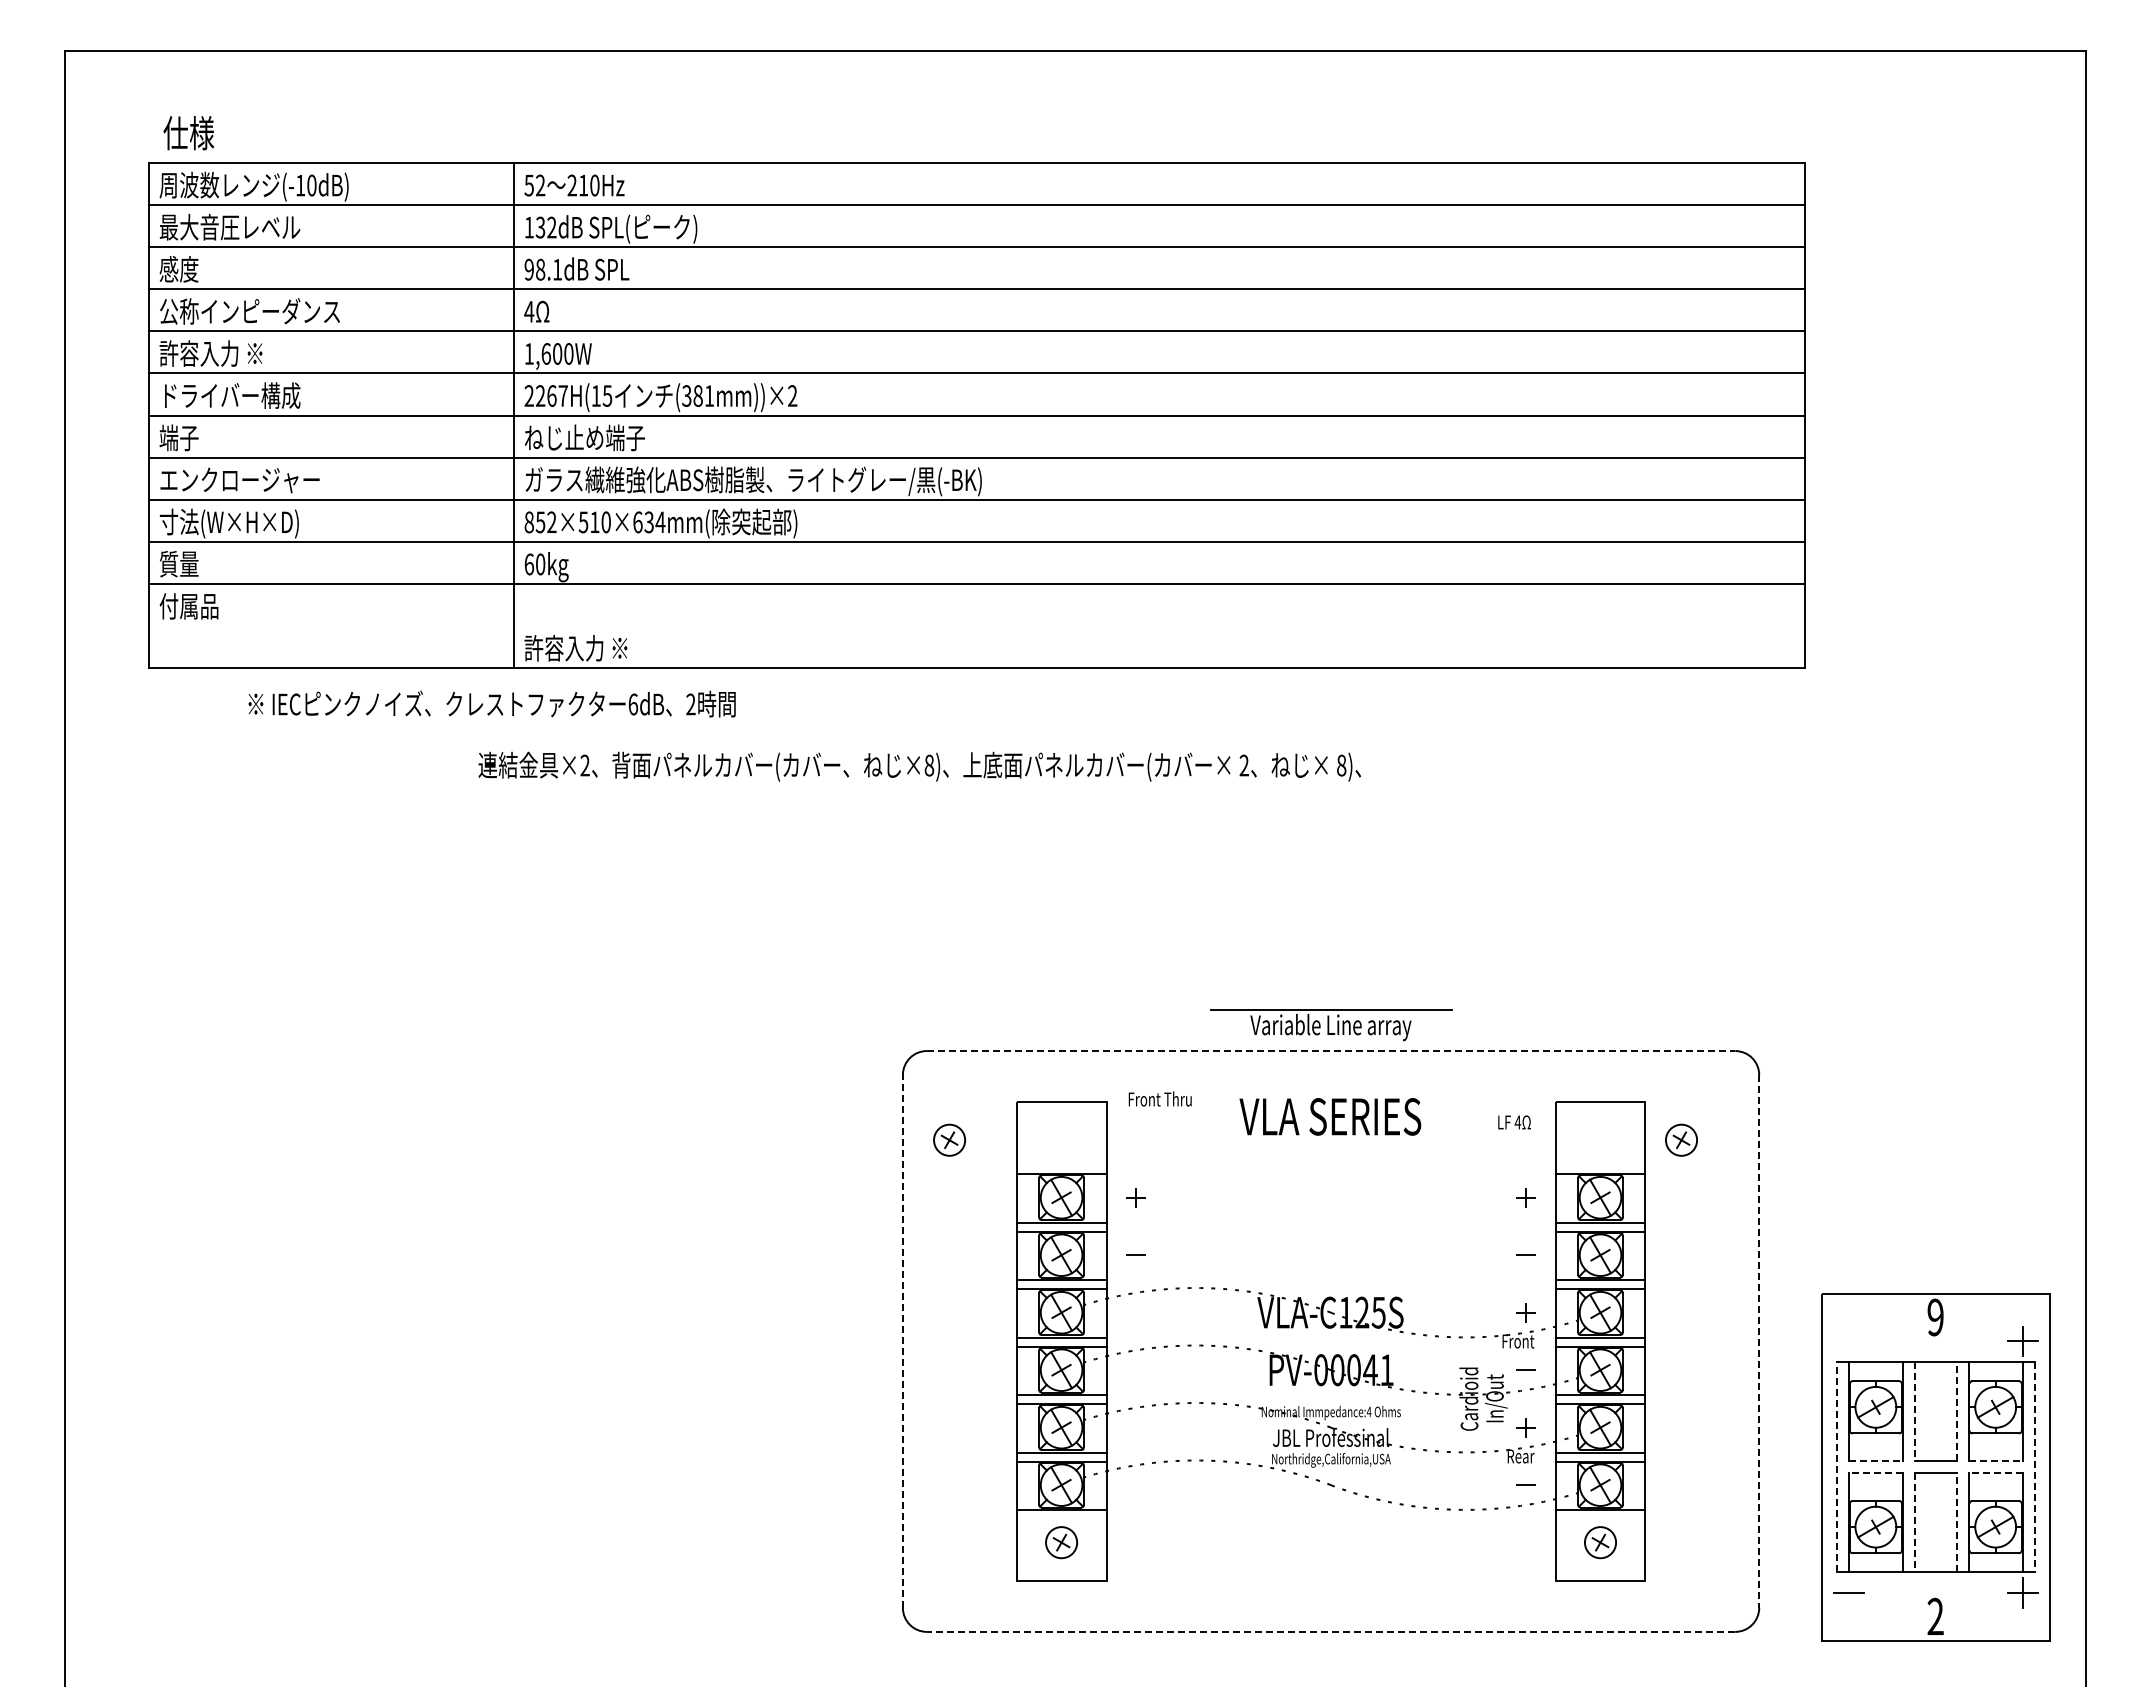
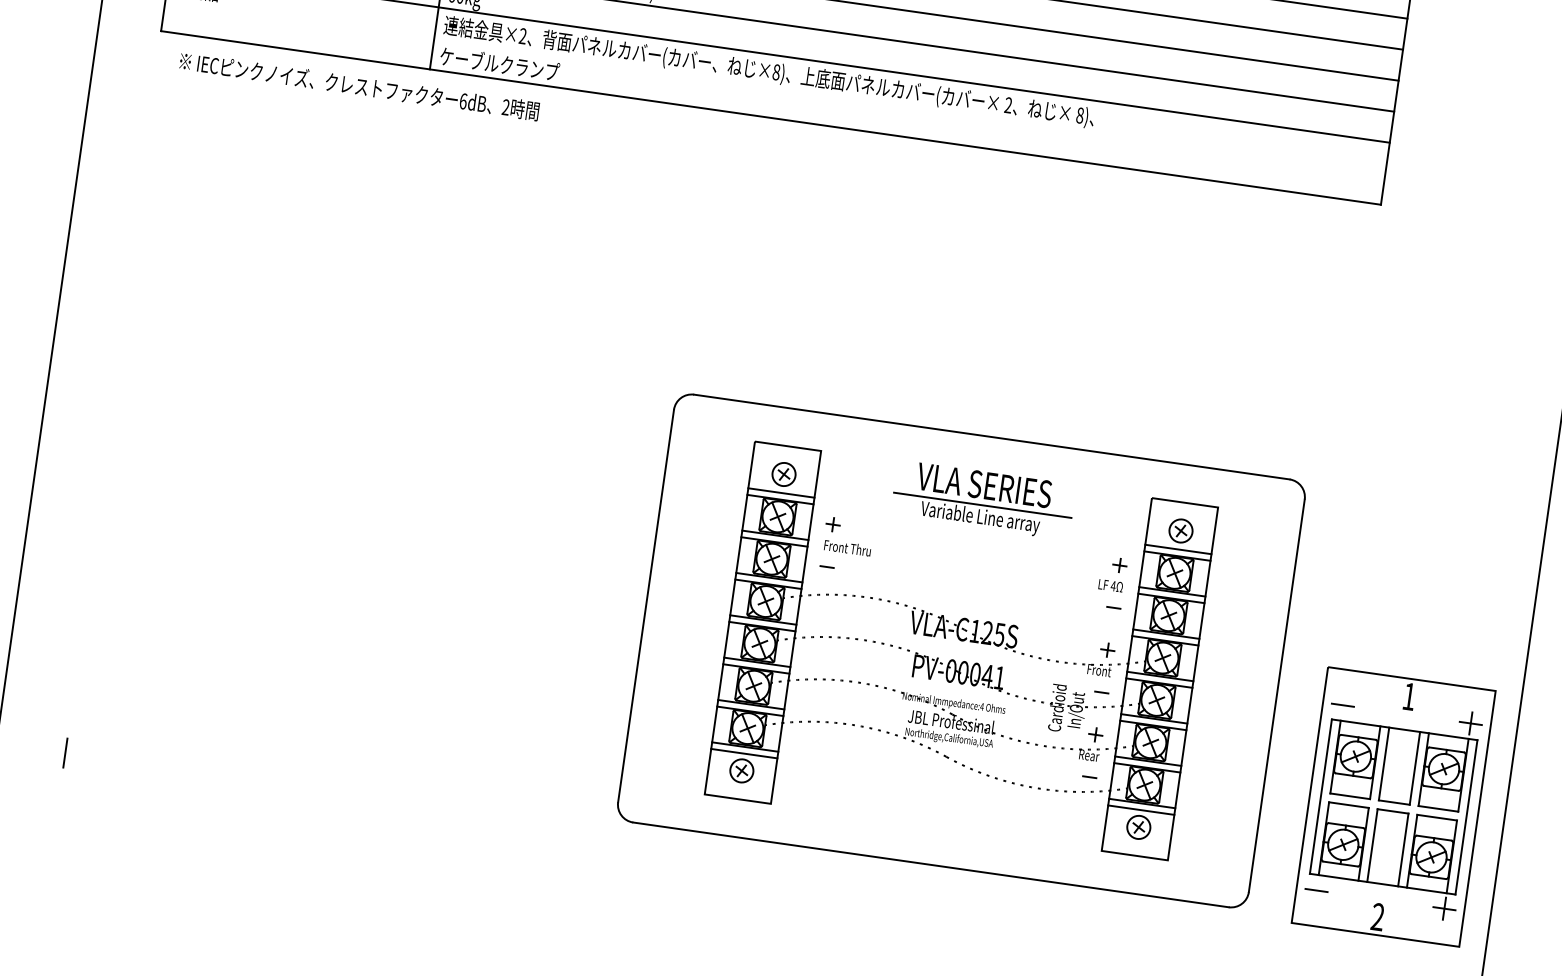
text: (605, 647) -> (499, 63), 許容入力 ※ -> ケーブルクランプ
text: (491, 703) -> (359, 85), moved
text: (919, 766) -> (769, 72), moved
part: (1331, 1025) -> (980, 516), moved
line: (1331, 1051) -> (992, 437), dashed -> solid
text: (1159, 1098) -> (847, 547), moved
text: (1514, 1122) -> (1110, 585), moved
part: (949, 1139) -> (784, 473), moved
part: (1681, 1139) -> (1181, 530), moved
line: (1061, 1165) -> (781, 493), added
line: (1600, 1165) -> (1178, 549), added
text: (1935, 1317) -> (1409, 696), 9 -> 1
line: (902, 1340) -> (645, 605), dashed -> solid
line: (1759, 1341) -> (1277, 695), dashed -> solid
line: (1848, 1341) -> (1342, 705), added
line: (1956, 1411) -> (1414, 768), dashed -> solid
line: (1914, 1412) -> (1383, 764), dashed -> solid
line: (1875, 1461) -> (1349, 796), dashed -> solid
line: (1995, 1461) -> (1438, 809), dashed -> solid
line: (1836, 1467) -> (1320, 796), dashed -> solid
line: (2034, 1467) -> (1466, 817), dashed -> solid
line: (1875, 1473) -> (1348, 805), dashed -> solid
line: (1995, 1473) -> (1437, 817), dashed -> solid
line: (1061, 1519) -> (744, 753), added
line: (1600, 1519) -> (1141, 810), added
line: (1956, 1522) -> (1403, 849), dashed -> solid
line: (1914, 1523) -> (1372, 846), dashed -> solid
line: (1330, 1631) -> (930, 864), dashed -> solid
line: (157, 1646) -> (65, 752), added

